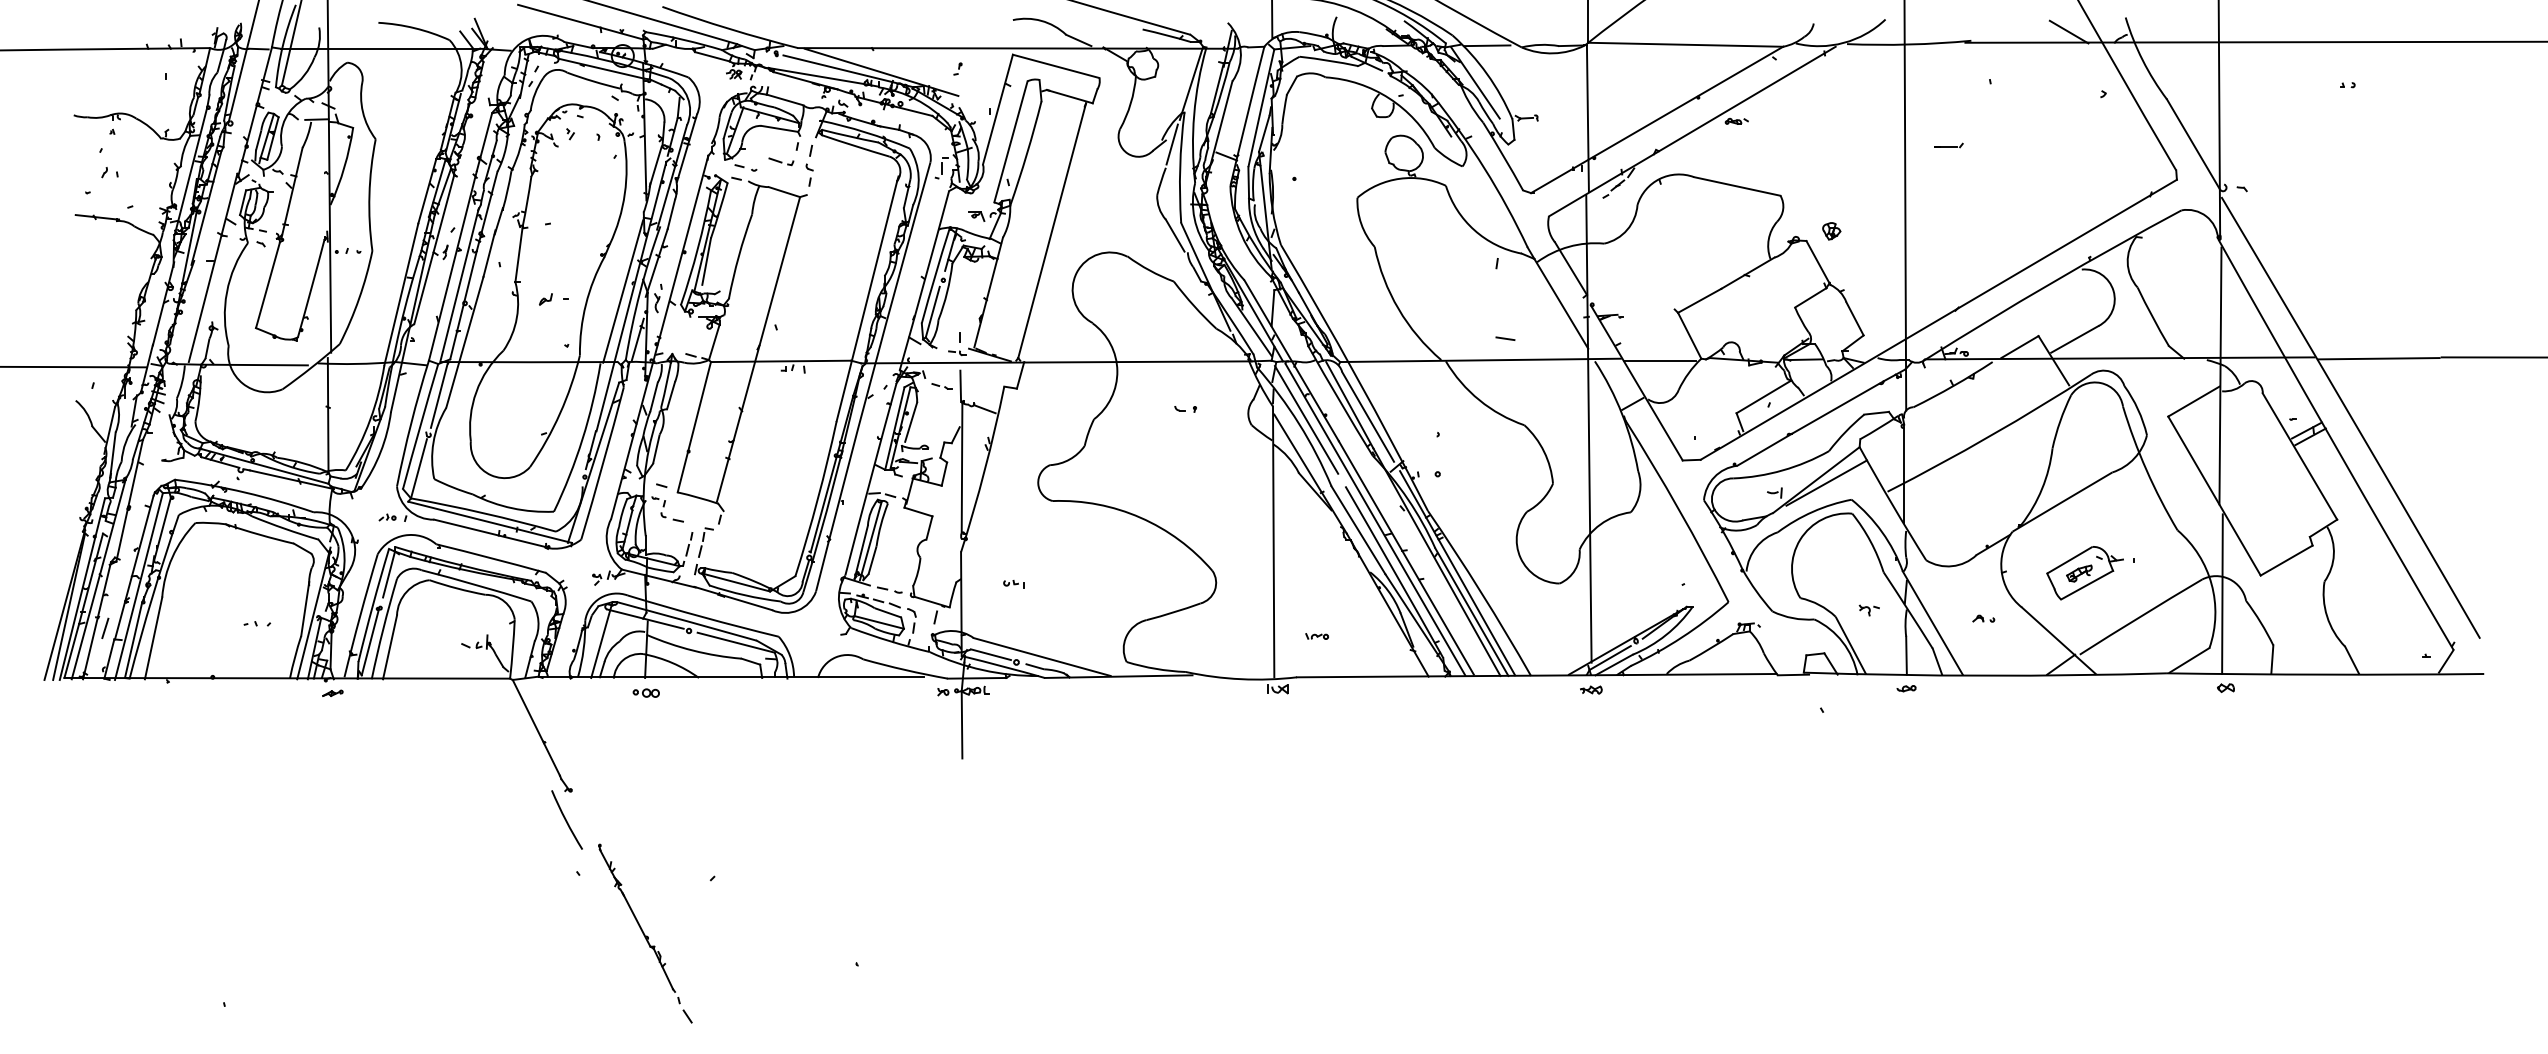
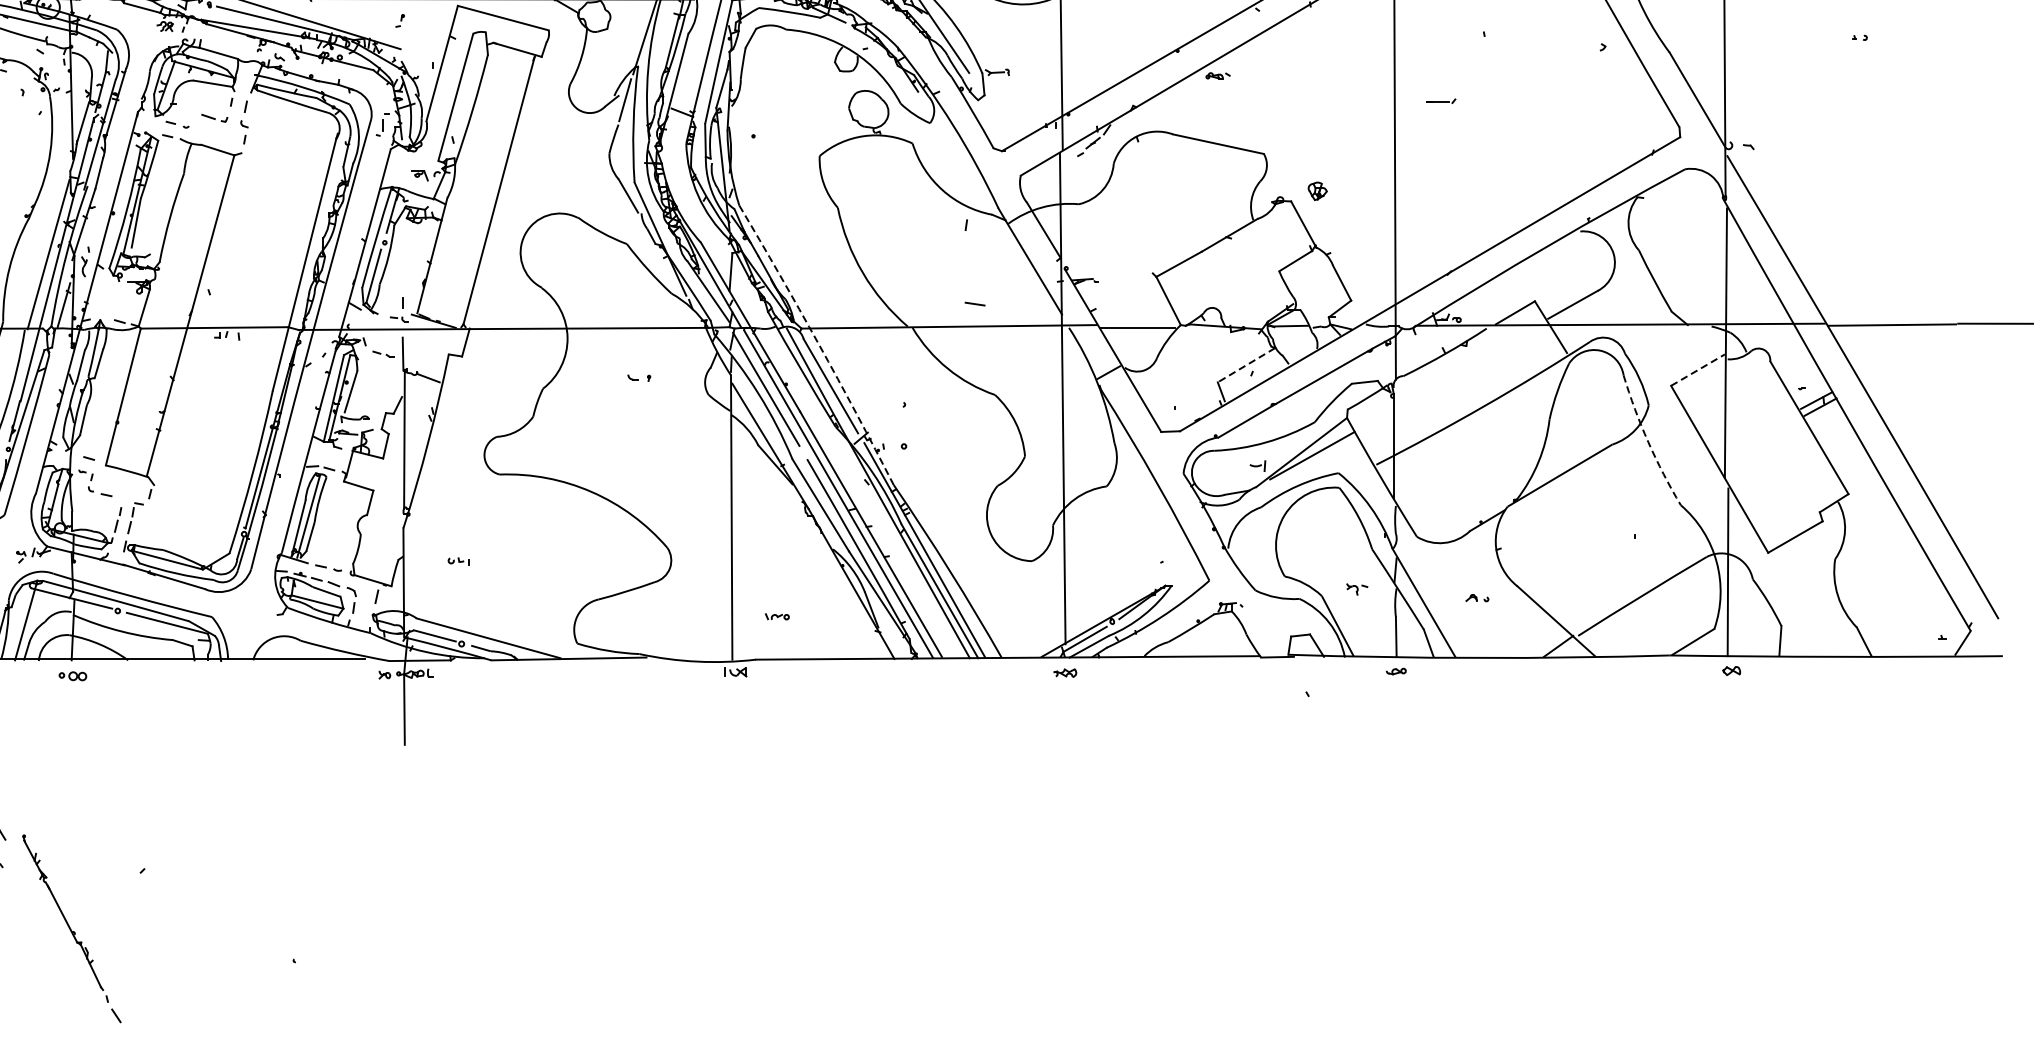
arc: (1356, 376) -> (818, 343), solid -> dashed
line: (1763, 396) -> (1246, 364), solid -> dashed
line: (2193, 401) -> (1697, 370), solid -> dashed
arc: (2146, 470) -> (1648, 442), solid -> dashed
part: (2084, 573) -> (1583, 550), removed

